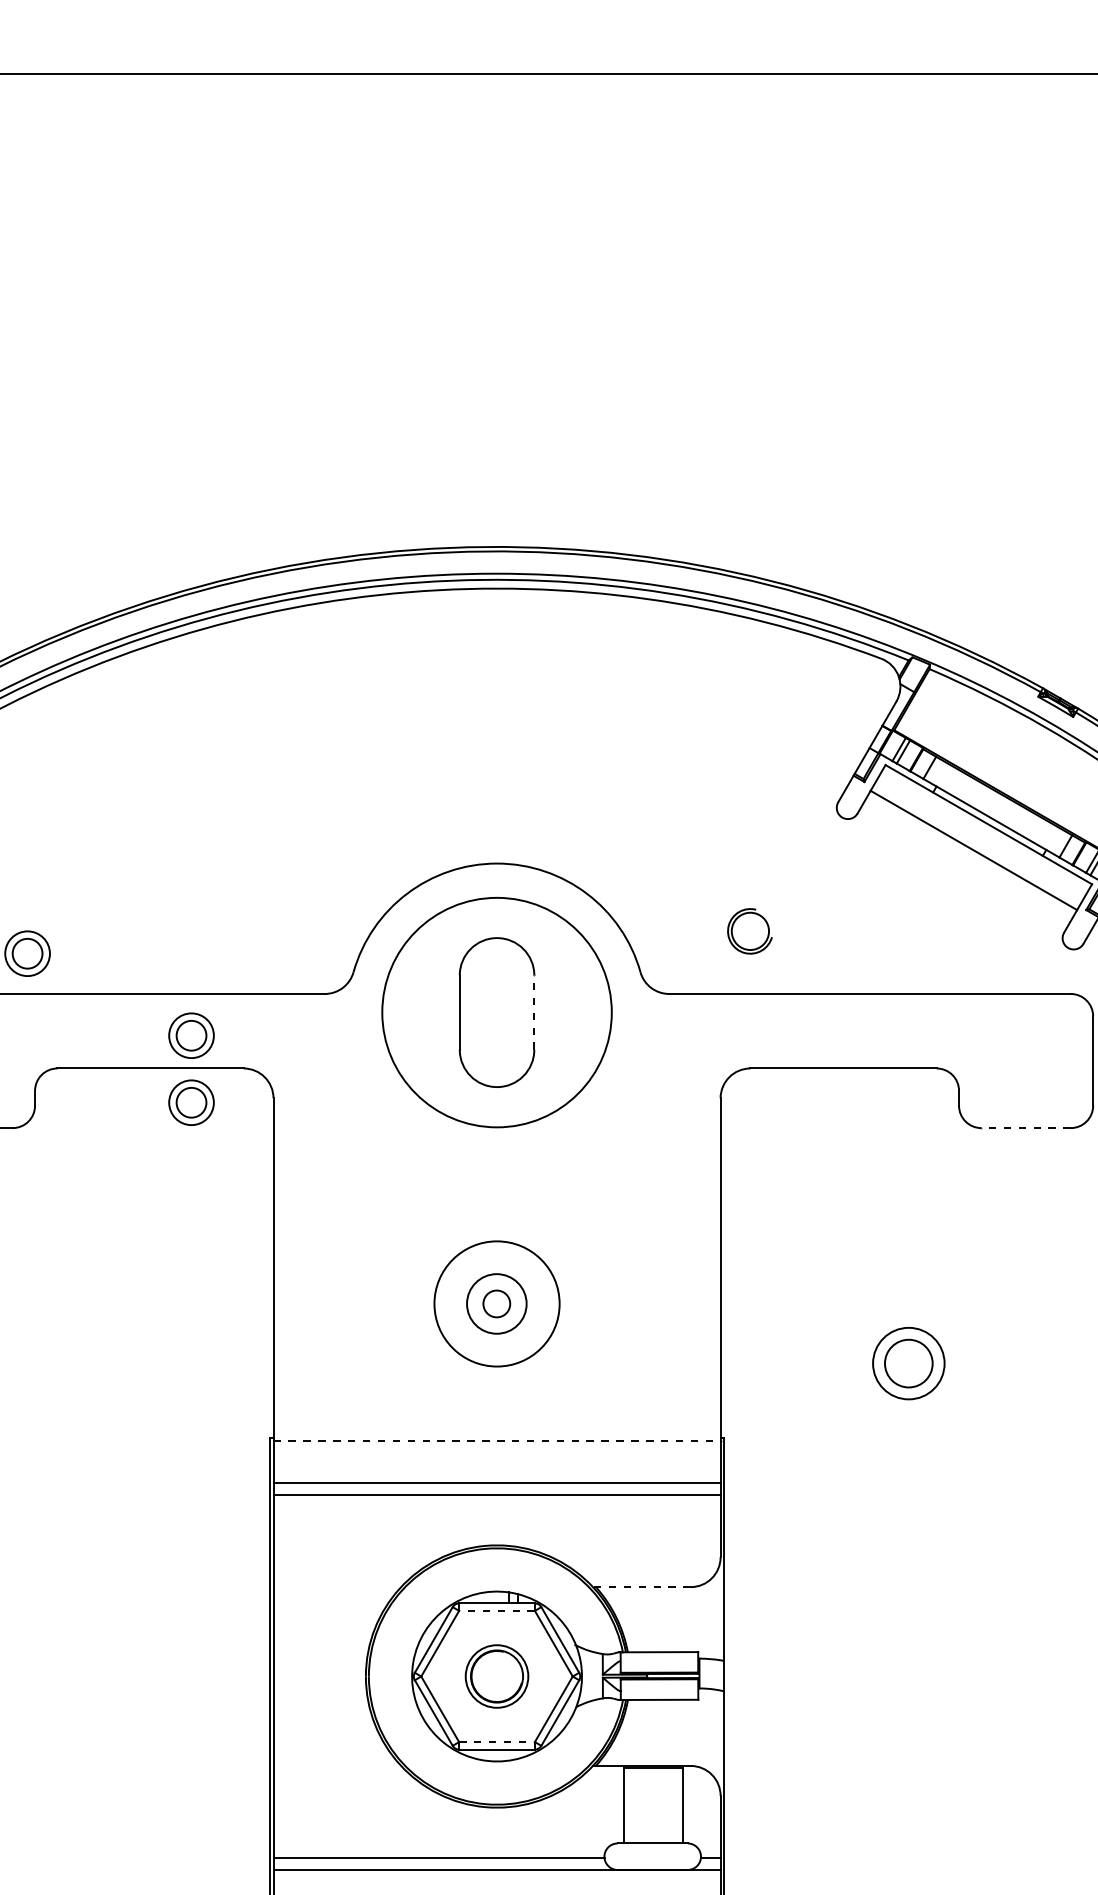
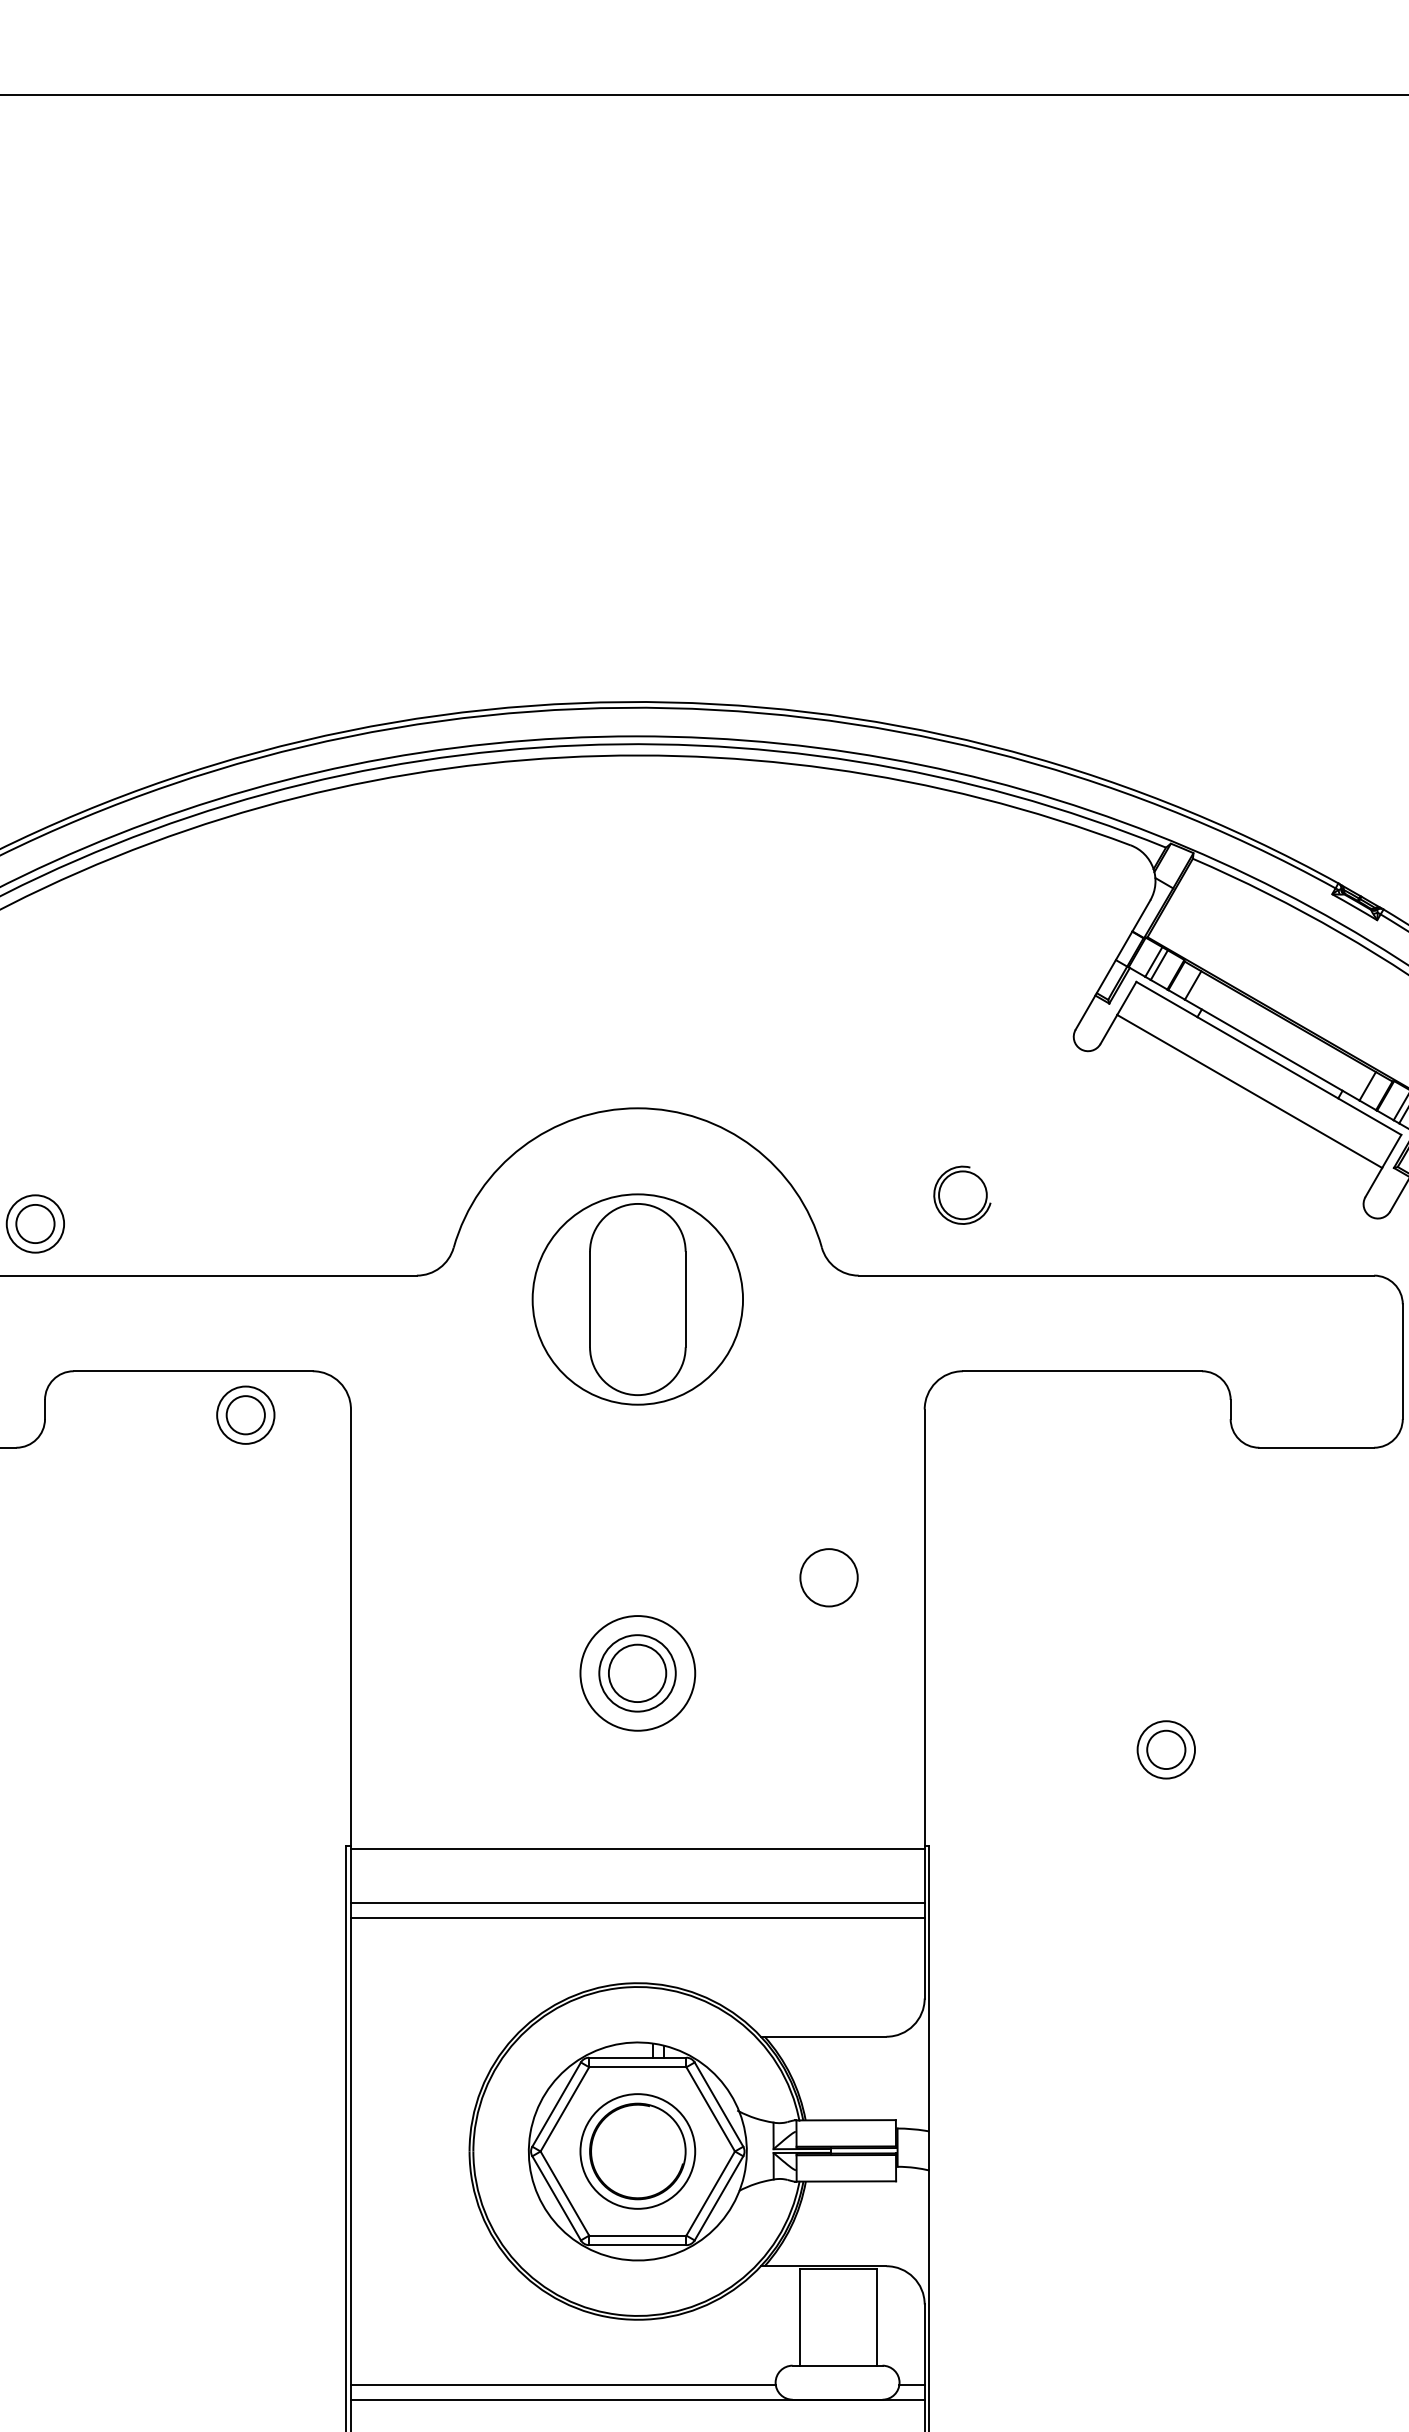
circle: (497, 1012) -> (638, 1299), size x0.71
line: (534, 1012) -> (685, 1299), dashed -> solid
part: (191, 1035) -> (245, 1328), removed
line: (1026, 1128) -> (1317, 1448), dashed -> solid
circle: (645, 1229) -> (828, 1577), added
circle: (496, 1303) -> (637, 1672), size x0.71
circle: (496, 1303) -> (637, 1672), size x1.67
part: (908, 1363) -> (1165, 1749), size x0.62
line: (497, 1441) -> (638, 1849), dashed -> solid
line: (641, 1587) -> (823, 2037), dashed -> solid
line: (497, 1610) -> (638, 2066), dashed -> solid
part: (496, 1676) -> (637, 2151), size x1.43
line: (497, 1742) -> (638, 2236), dashed -> solid

